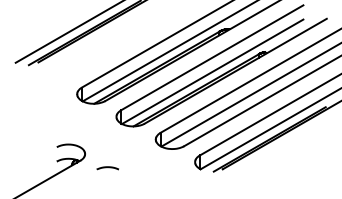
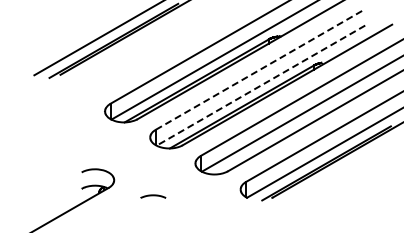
line: (212, 57) -> (260, 69), solid -> dashed
line: (212, 71) -> (260, 85), solid -> dashed
curve: (108, 168) -> (153, 196), moved

